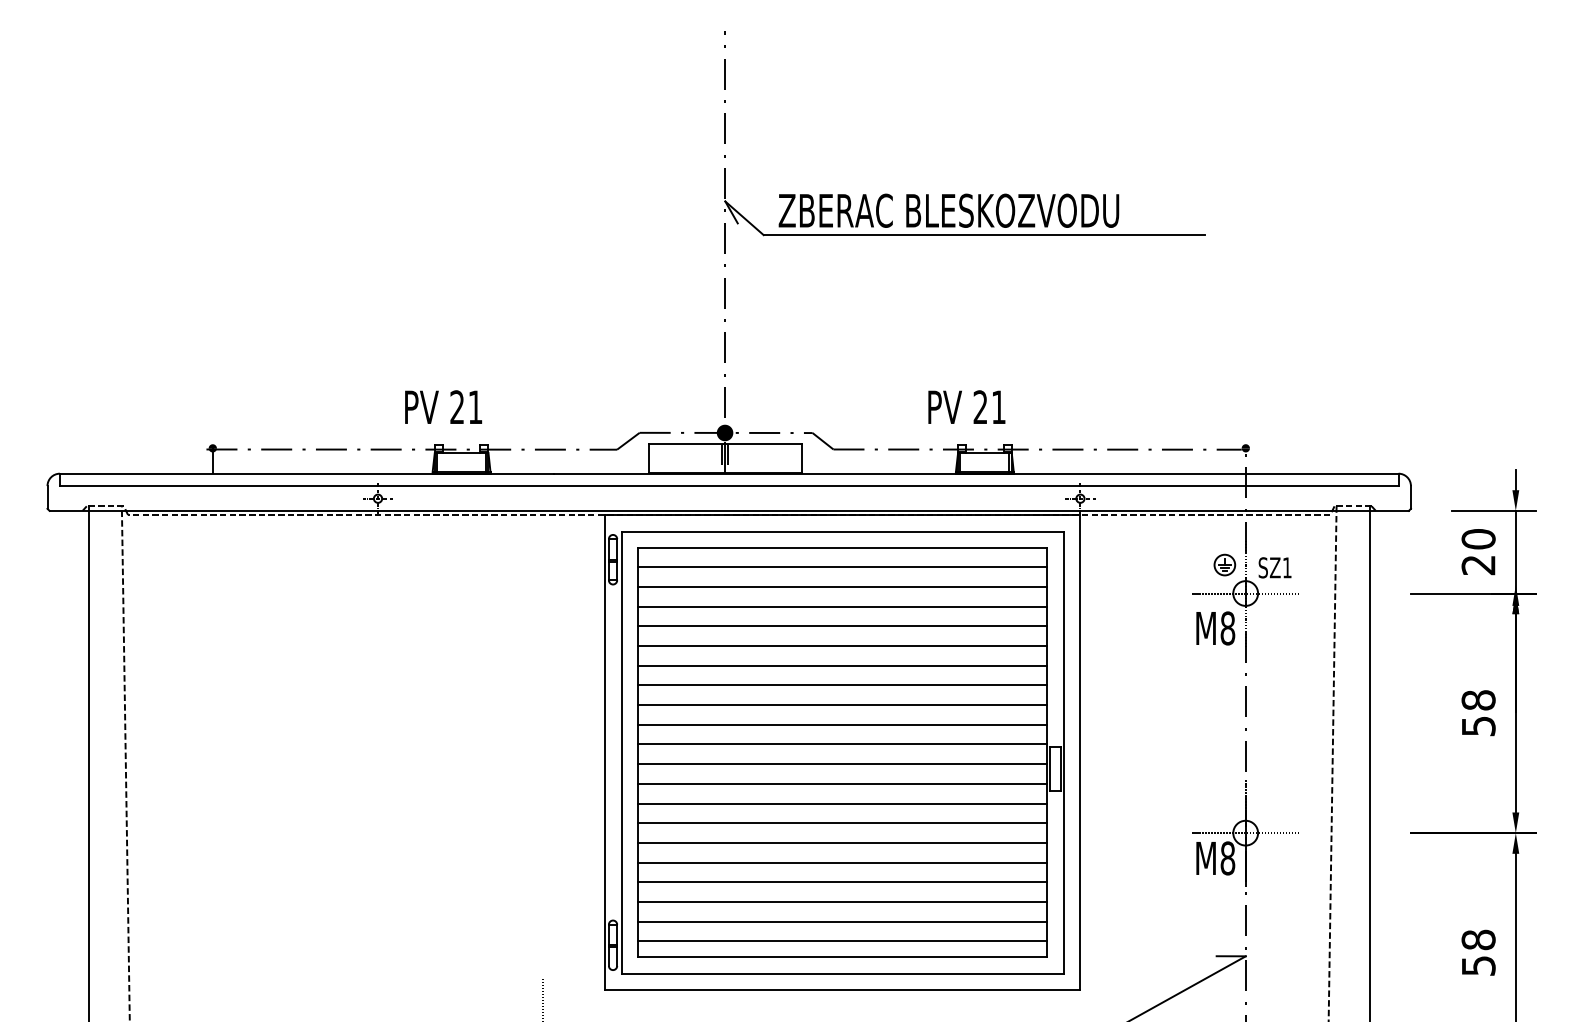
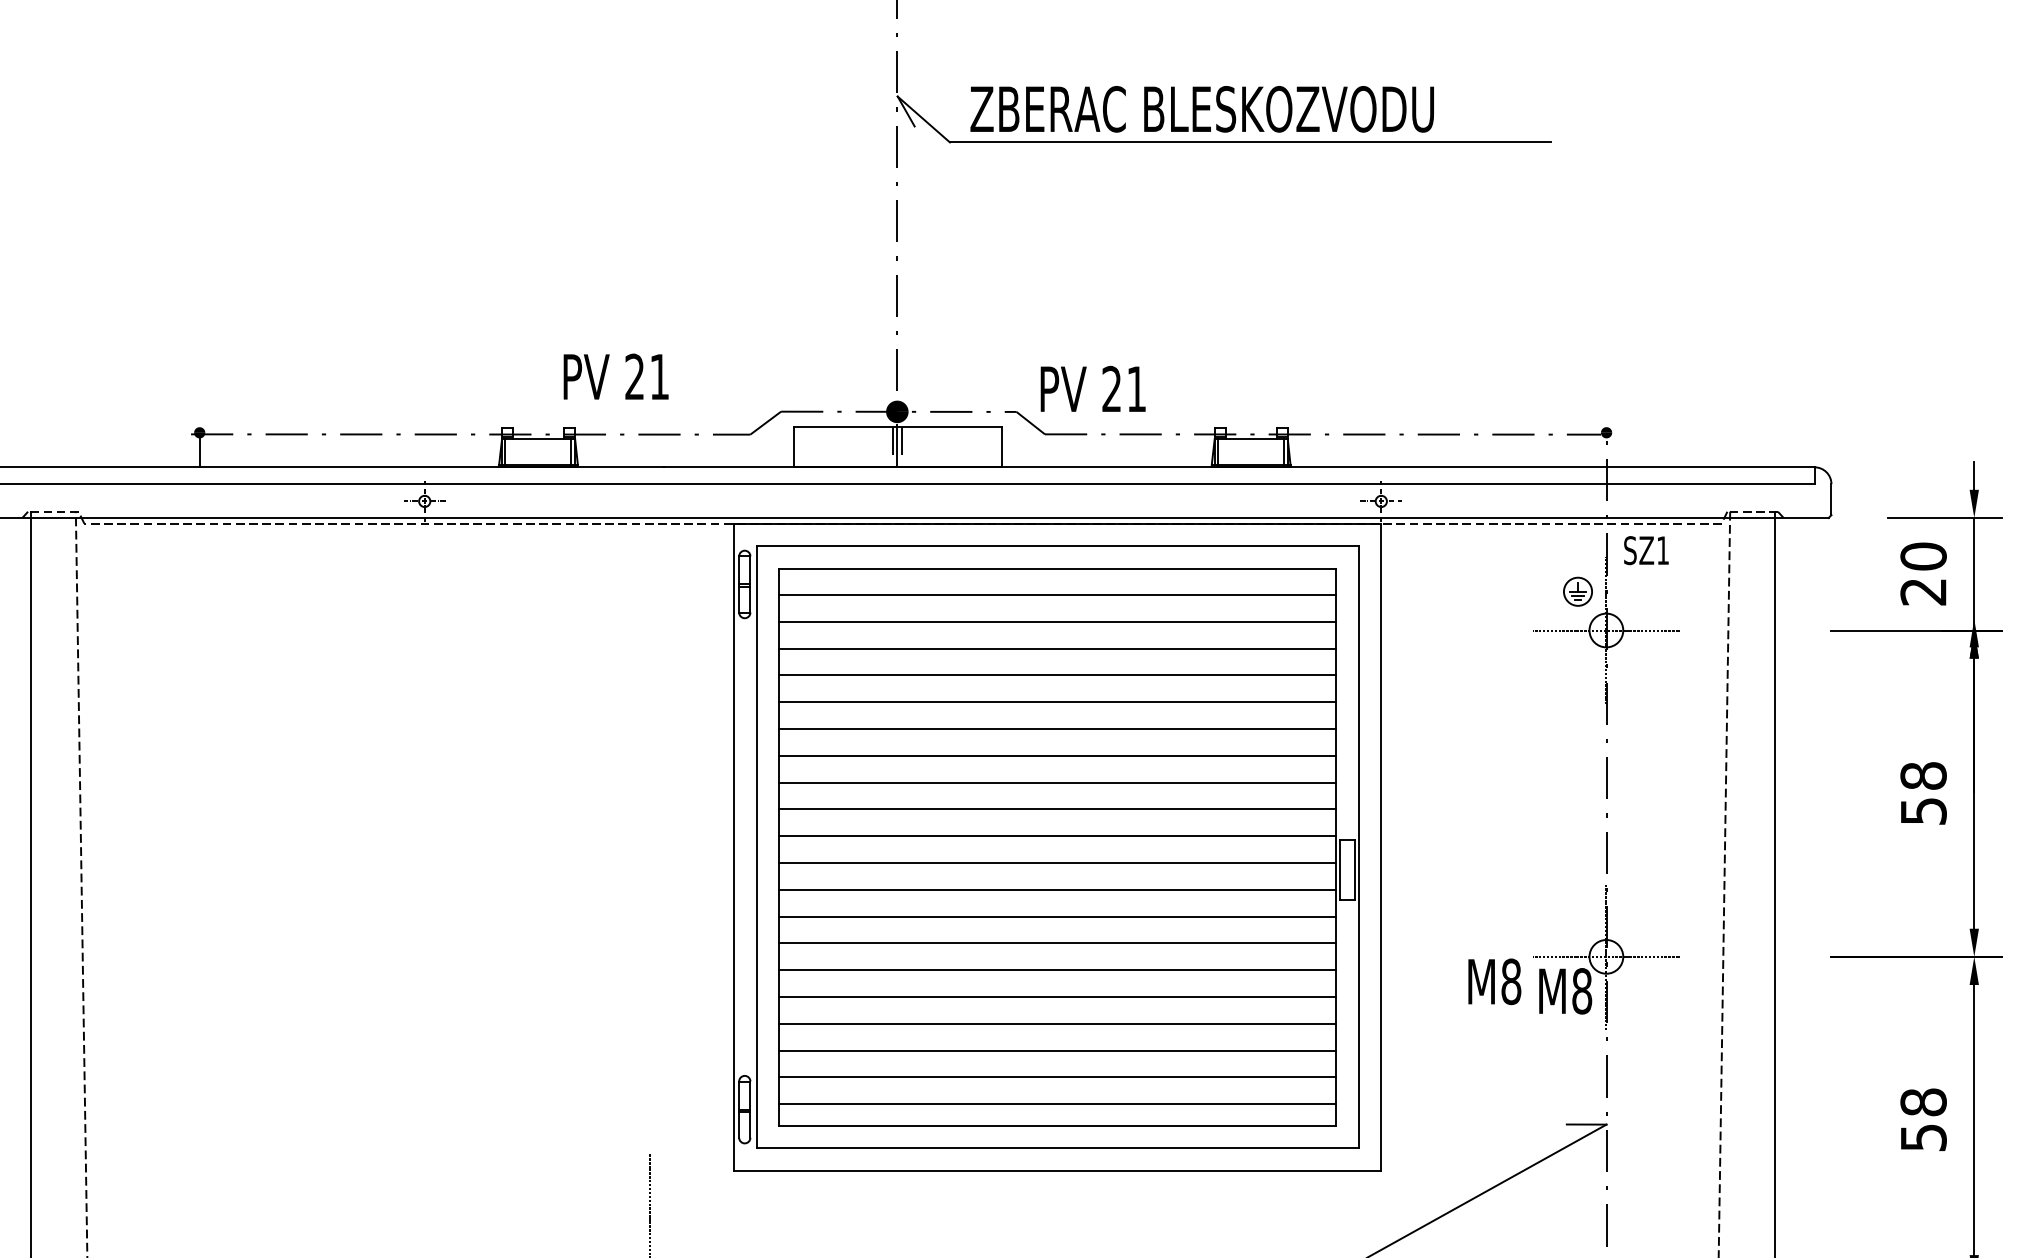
text: (443, 406) -> (616, 375), moved
text: (966, 406) -> (1092, 388), moved
text: (1274, 567) -> (1645, 550), moved
text: (1215, 628) -> (1494, 981), moved

